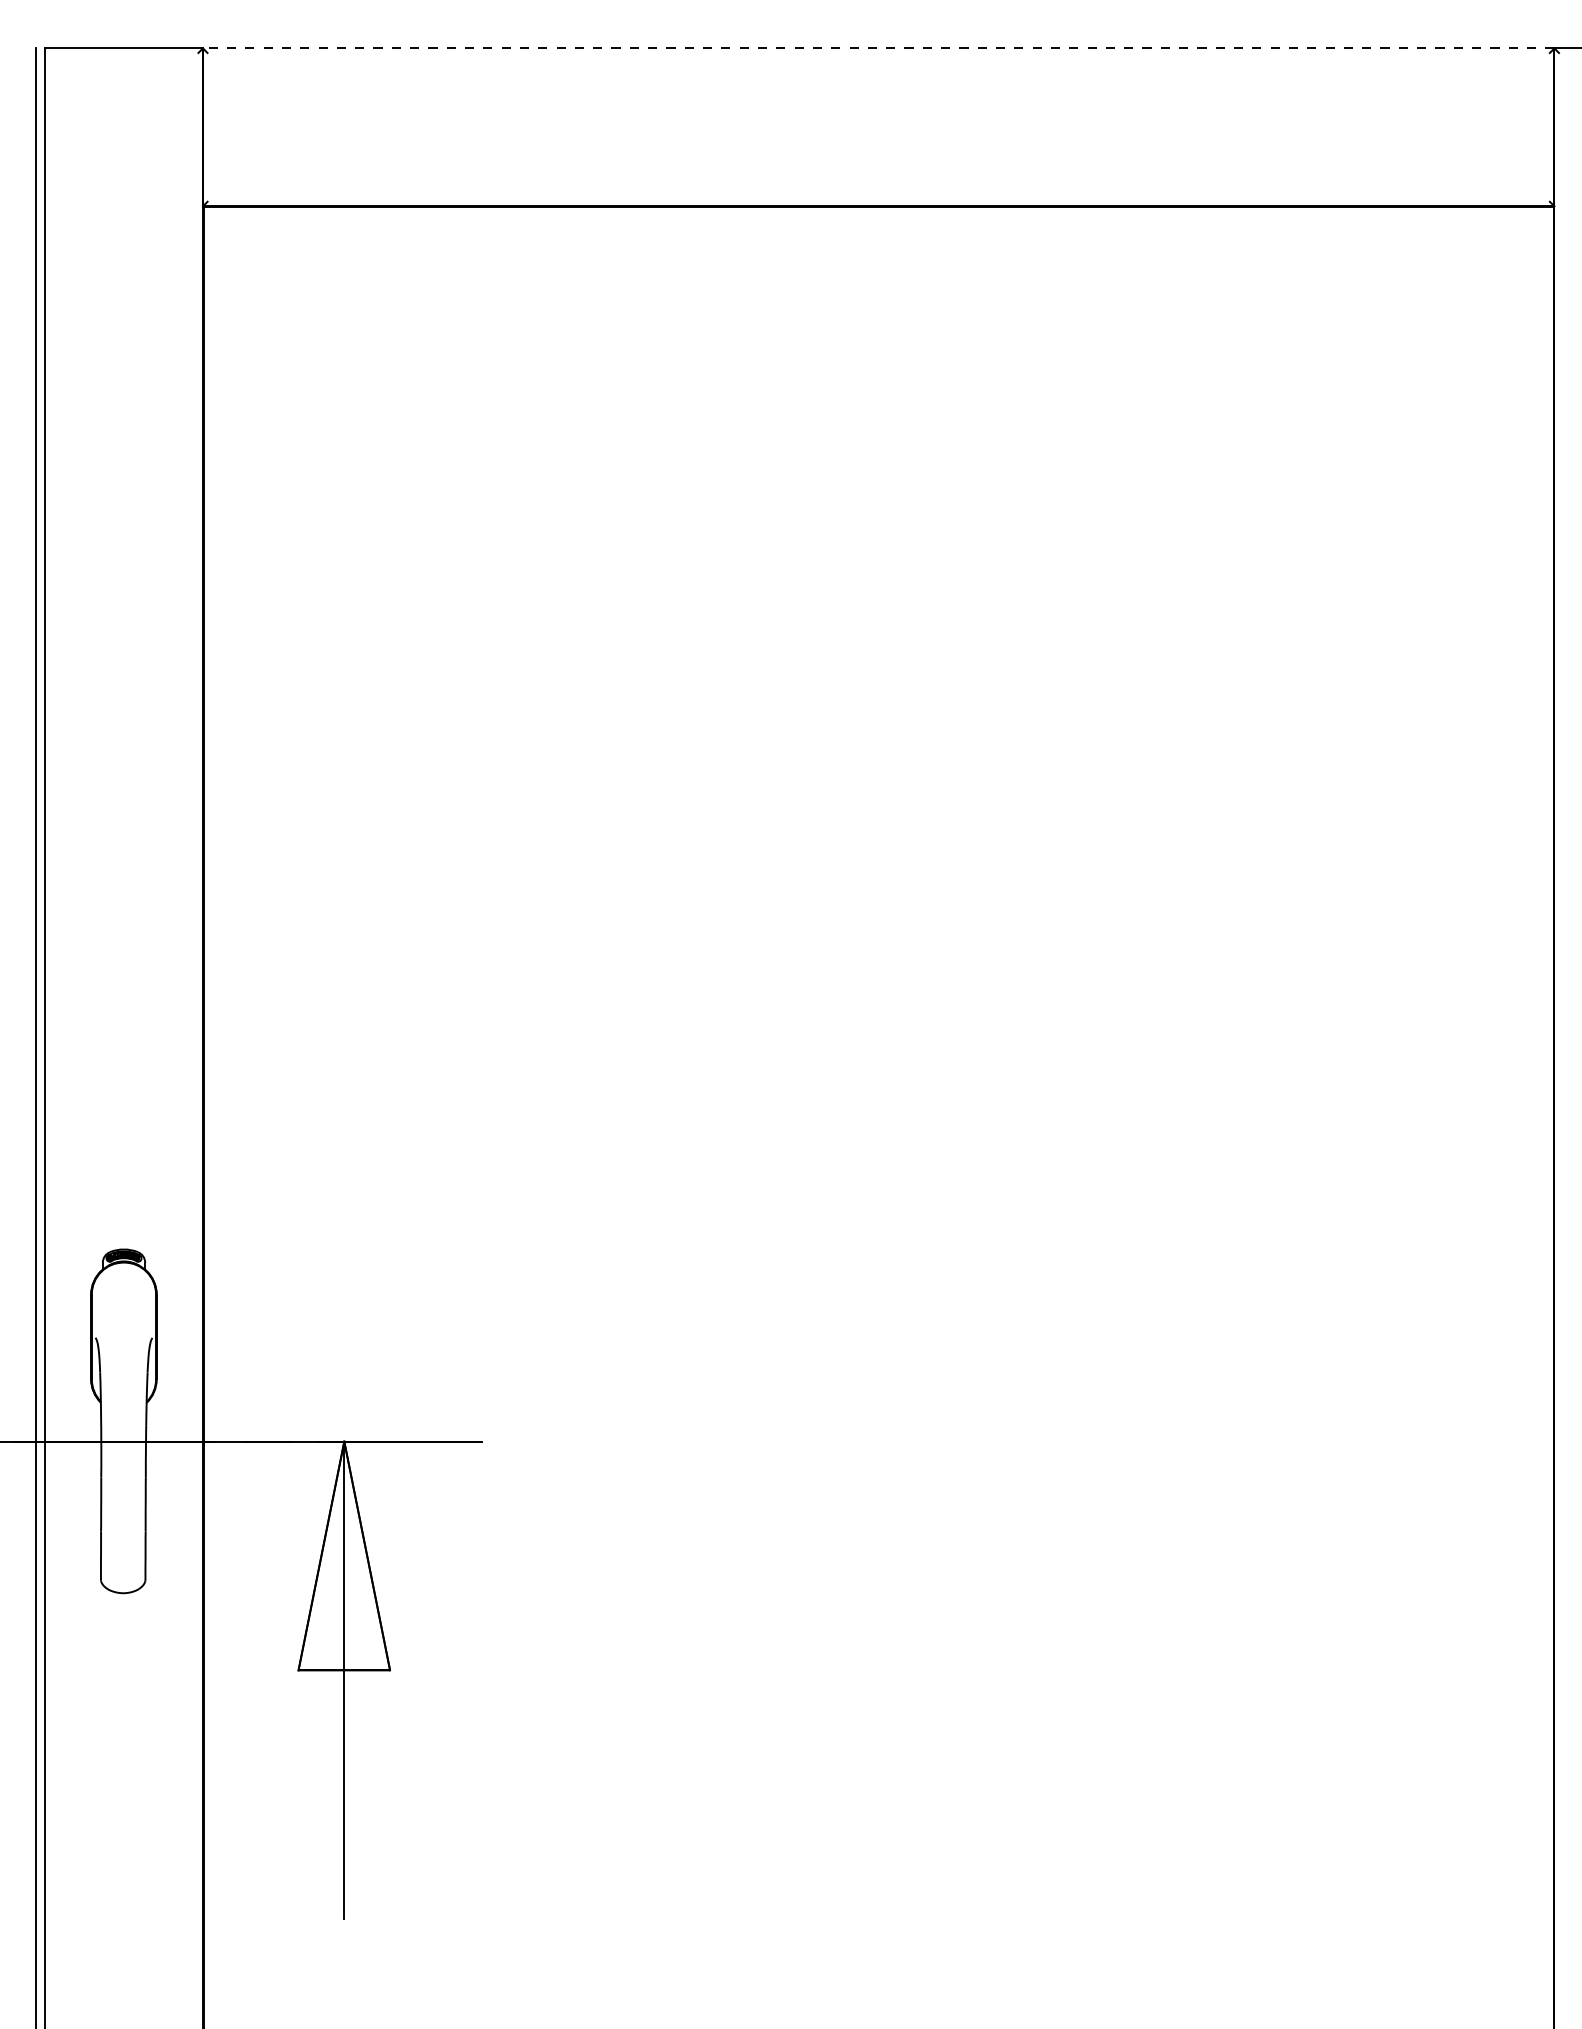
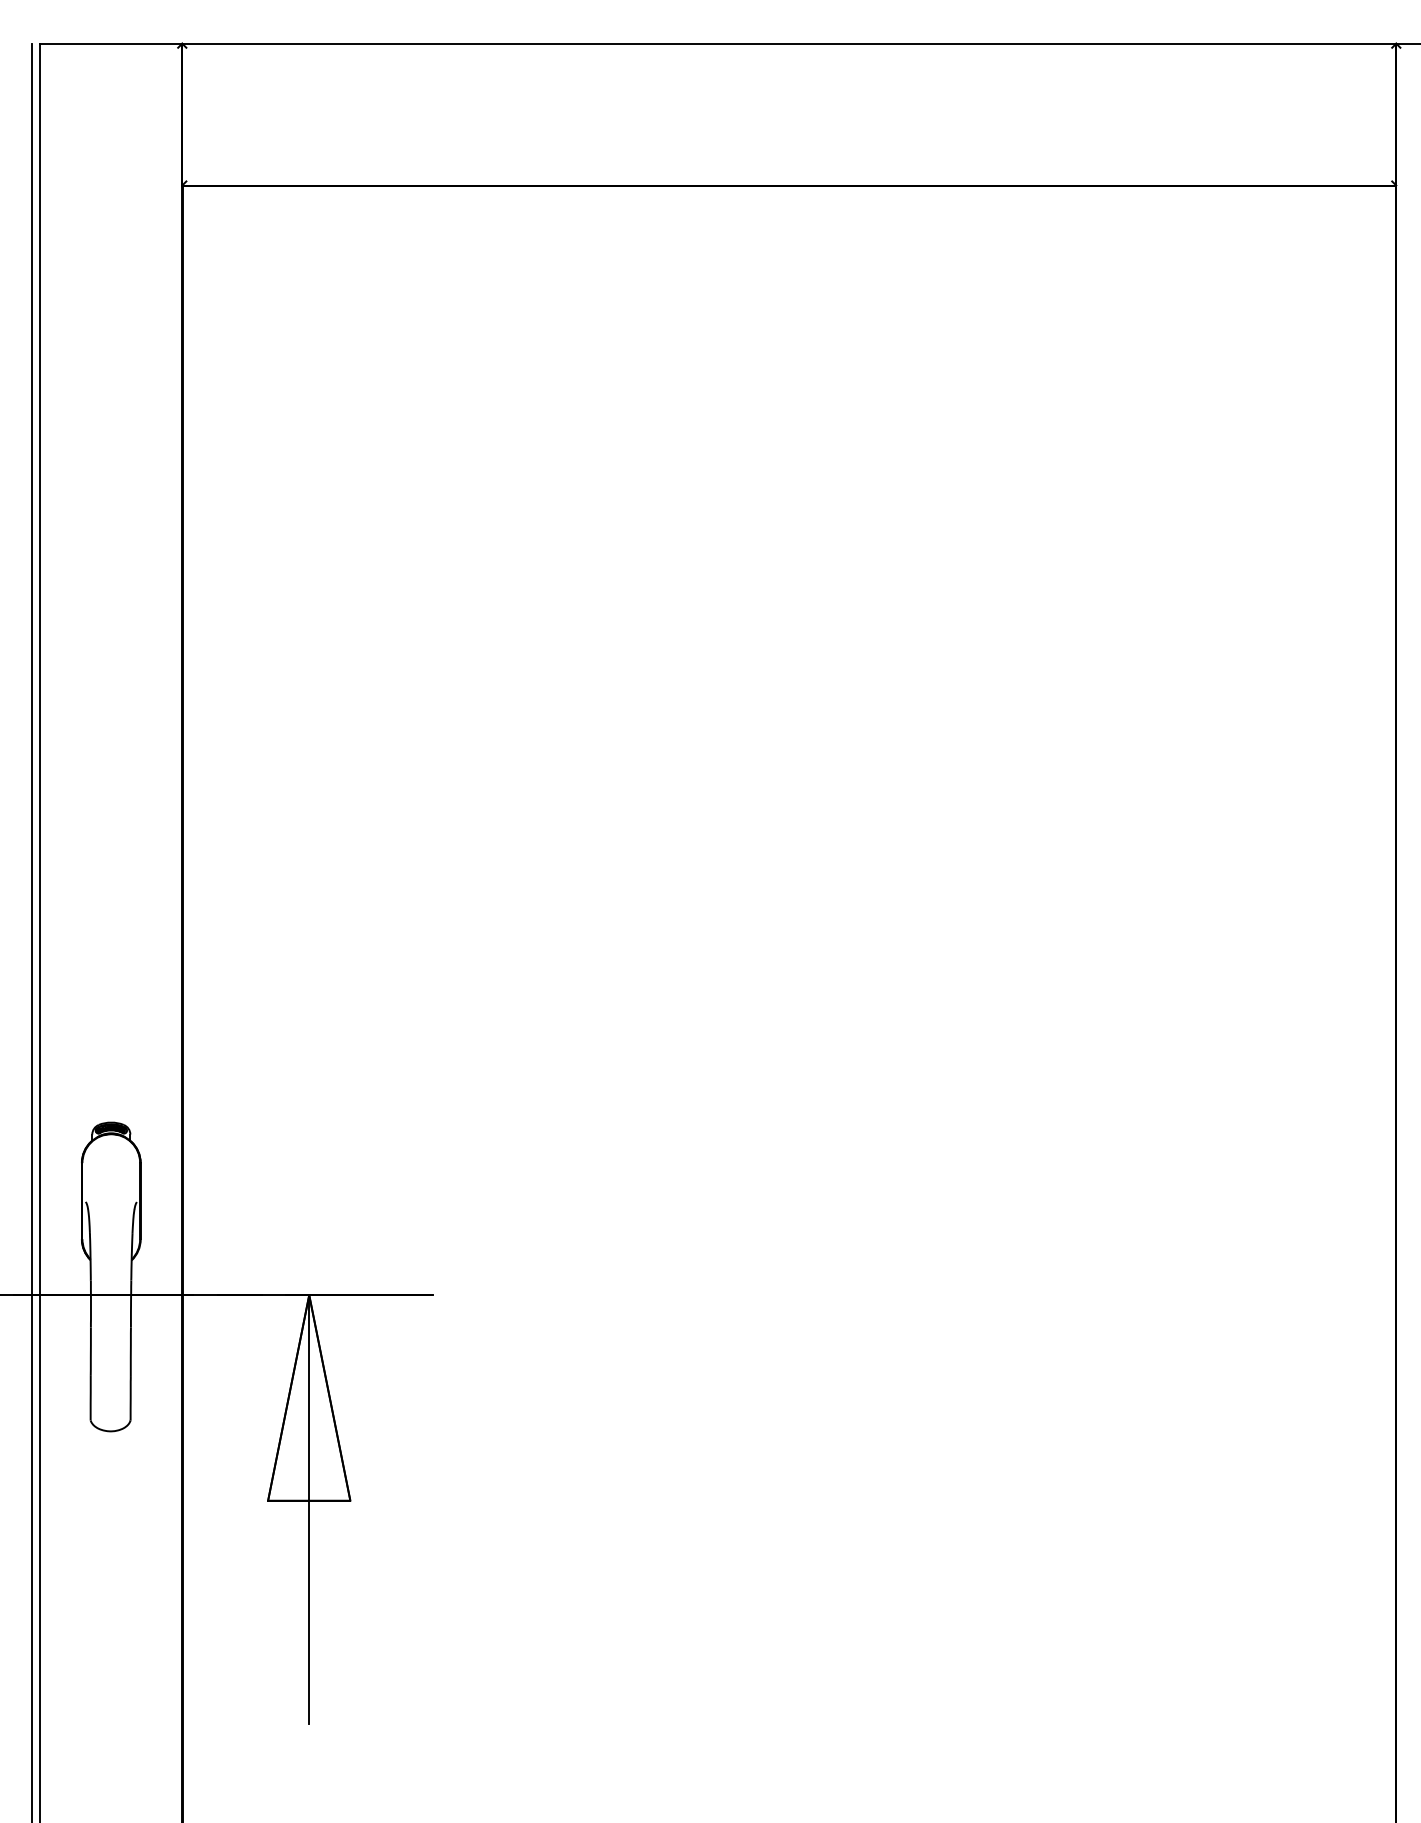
line: (878, 48) -> (789, 43), dashed -> solid

